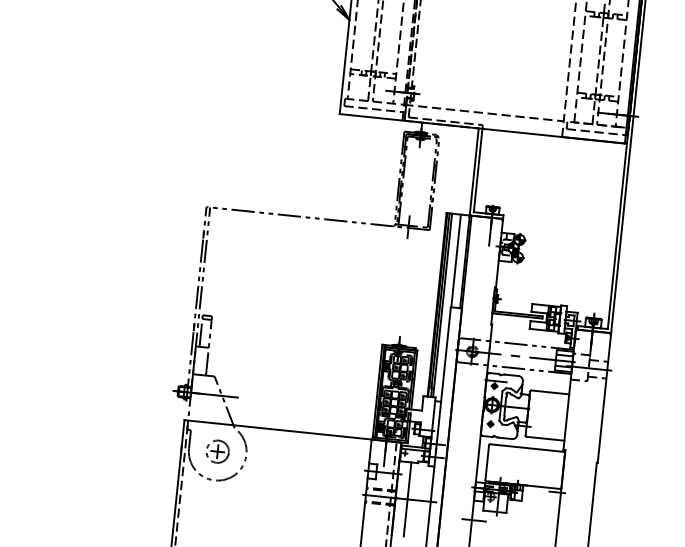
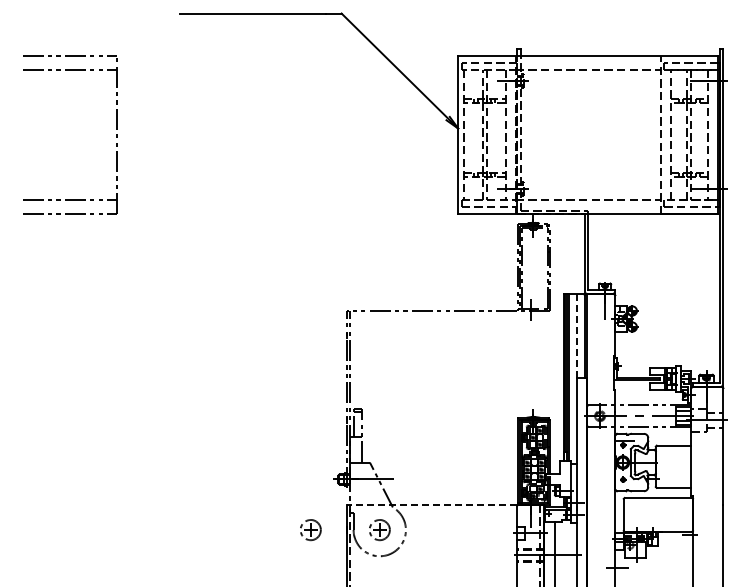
line: (455, 260) -> (576, 335), solid -> dashed
line: (277, 429) -> (431, 504), solid -> dashed
part: (141, 444) -> (310, 530), added

